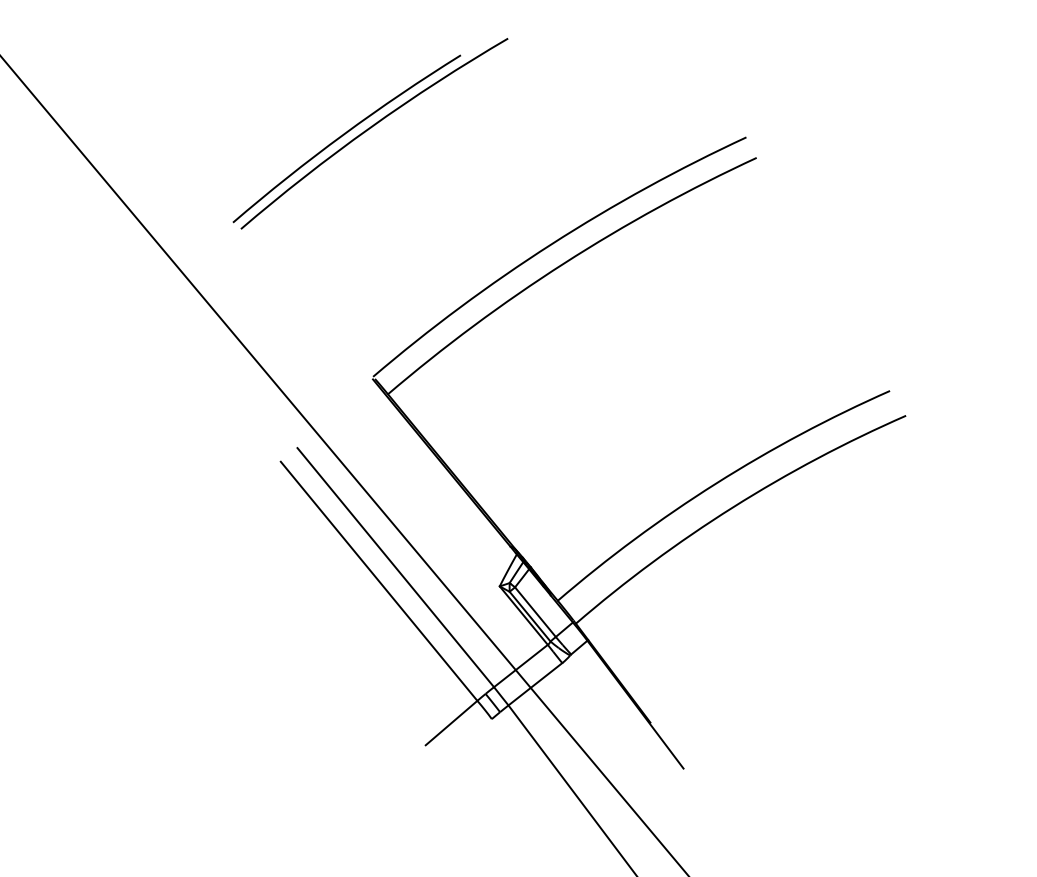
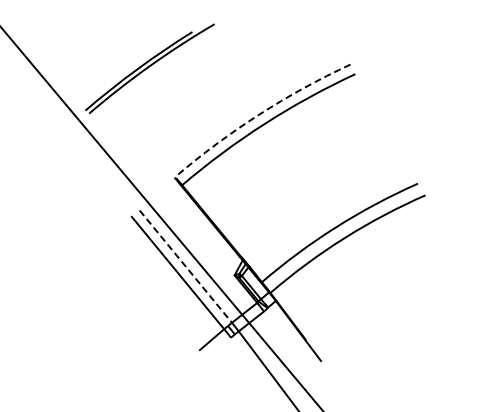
part: (369, 132) -> (149, 68), moved
arc: (552, 243) -> (259, 114), solid -> dashed
line: (395, 567) -> (185, 266), solid -> dashed

